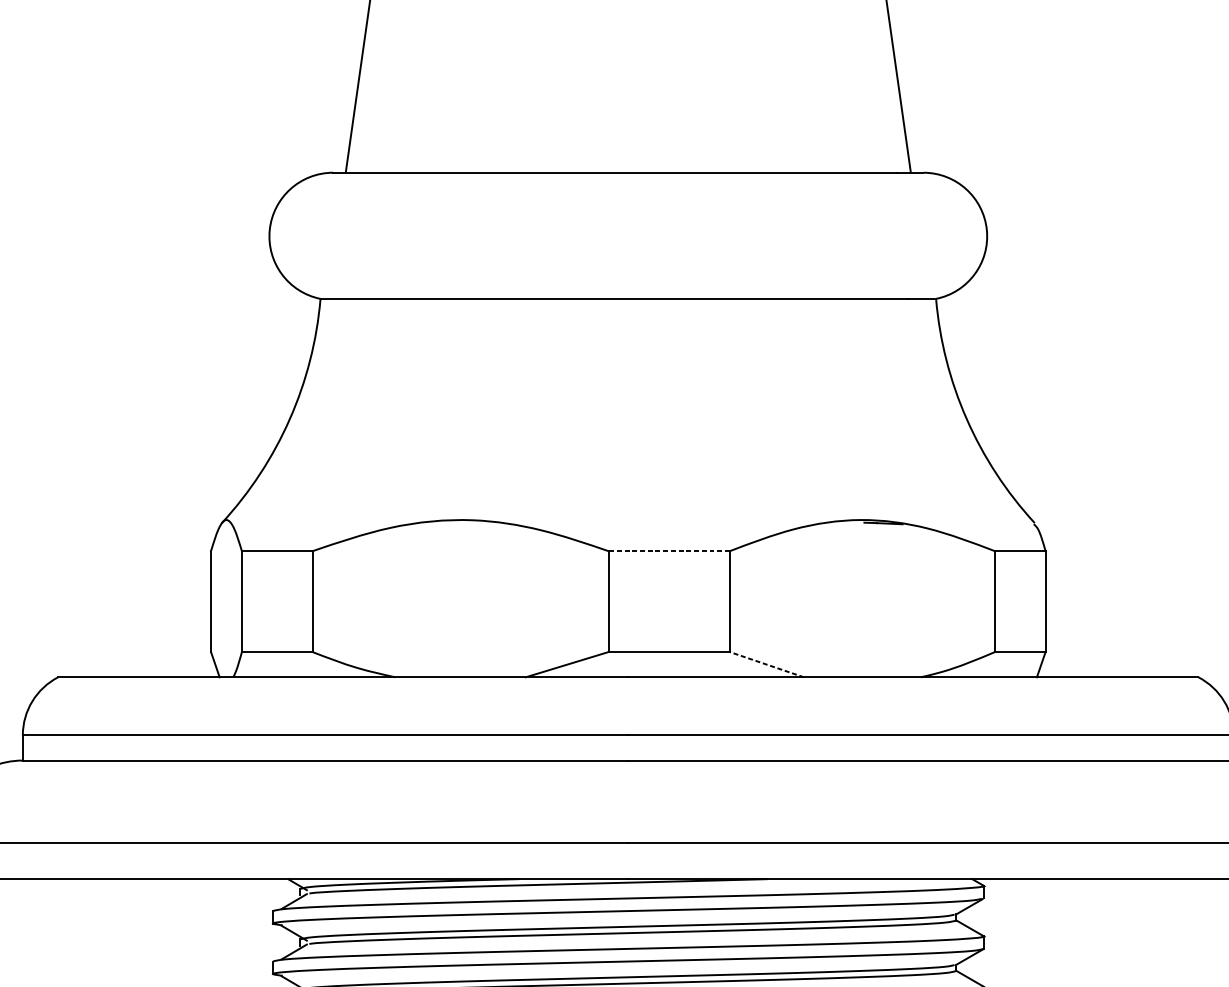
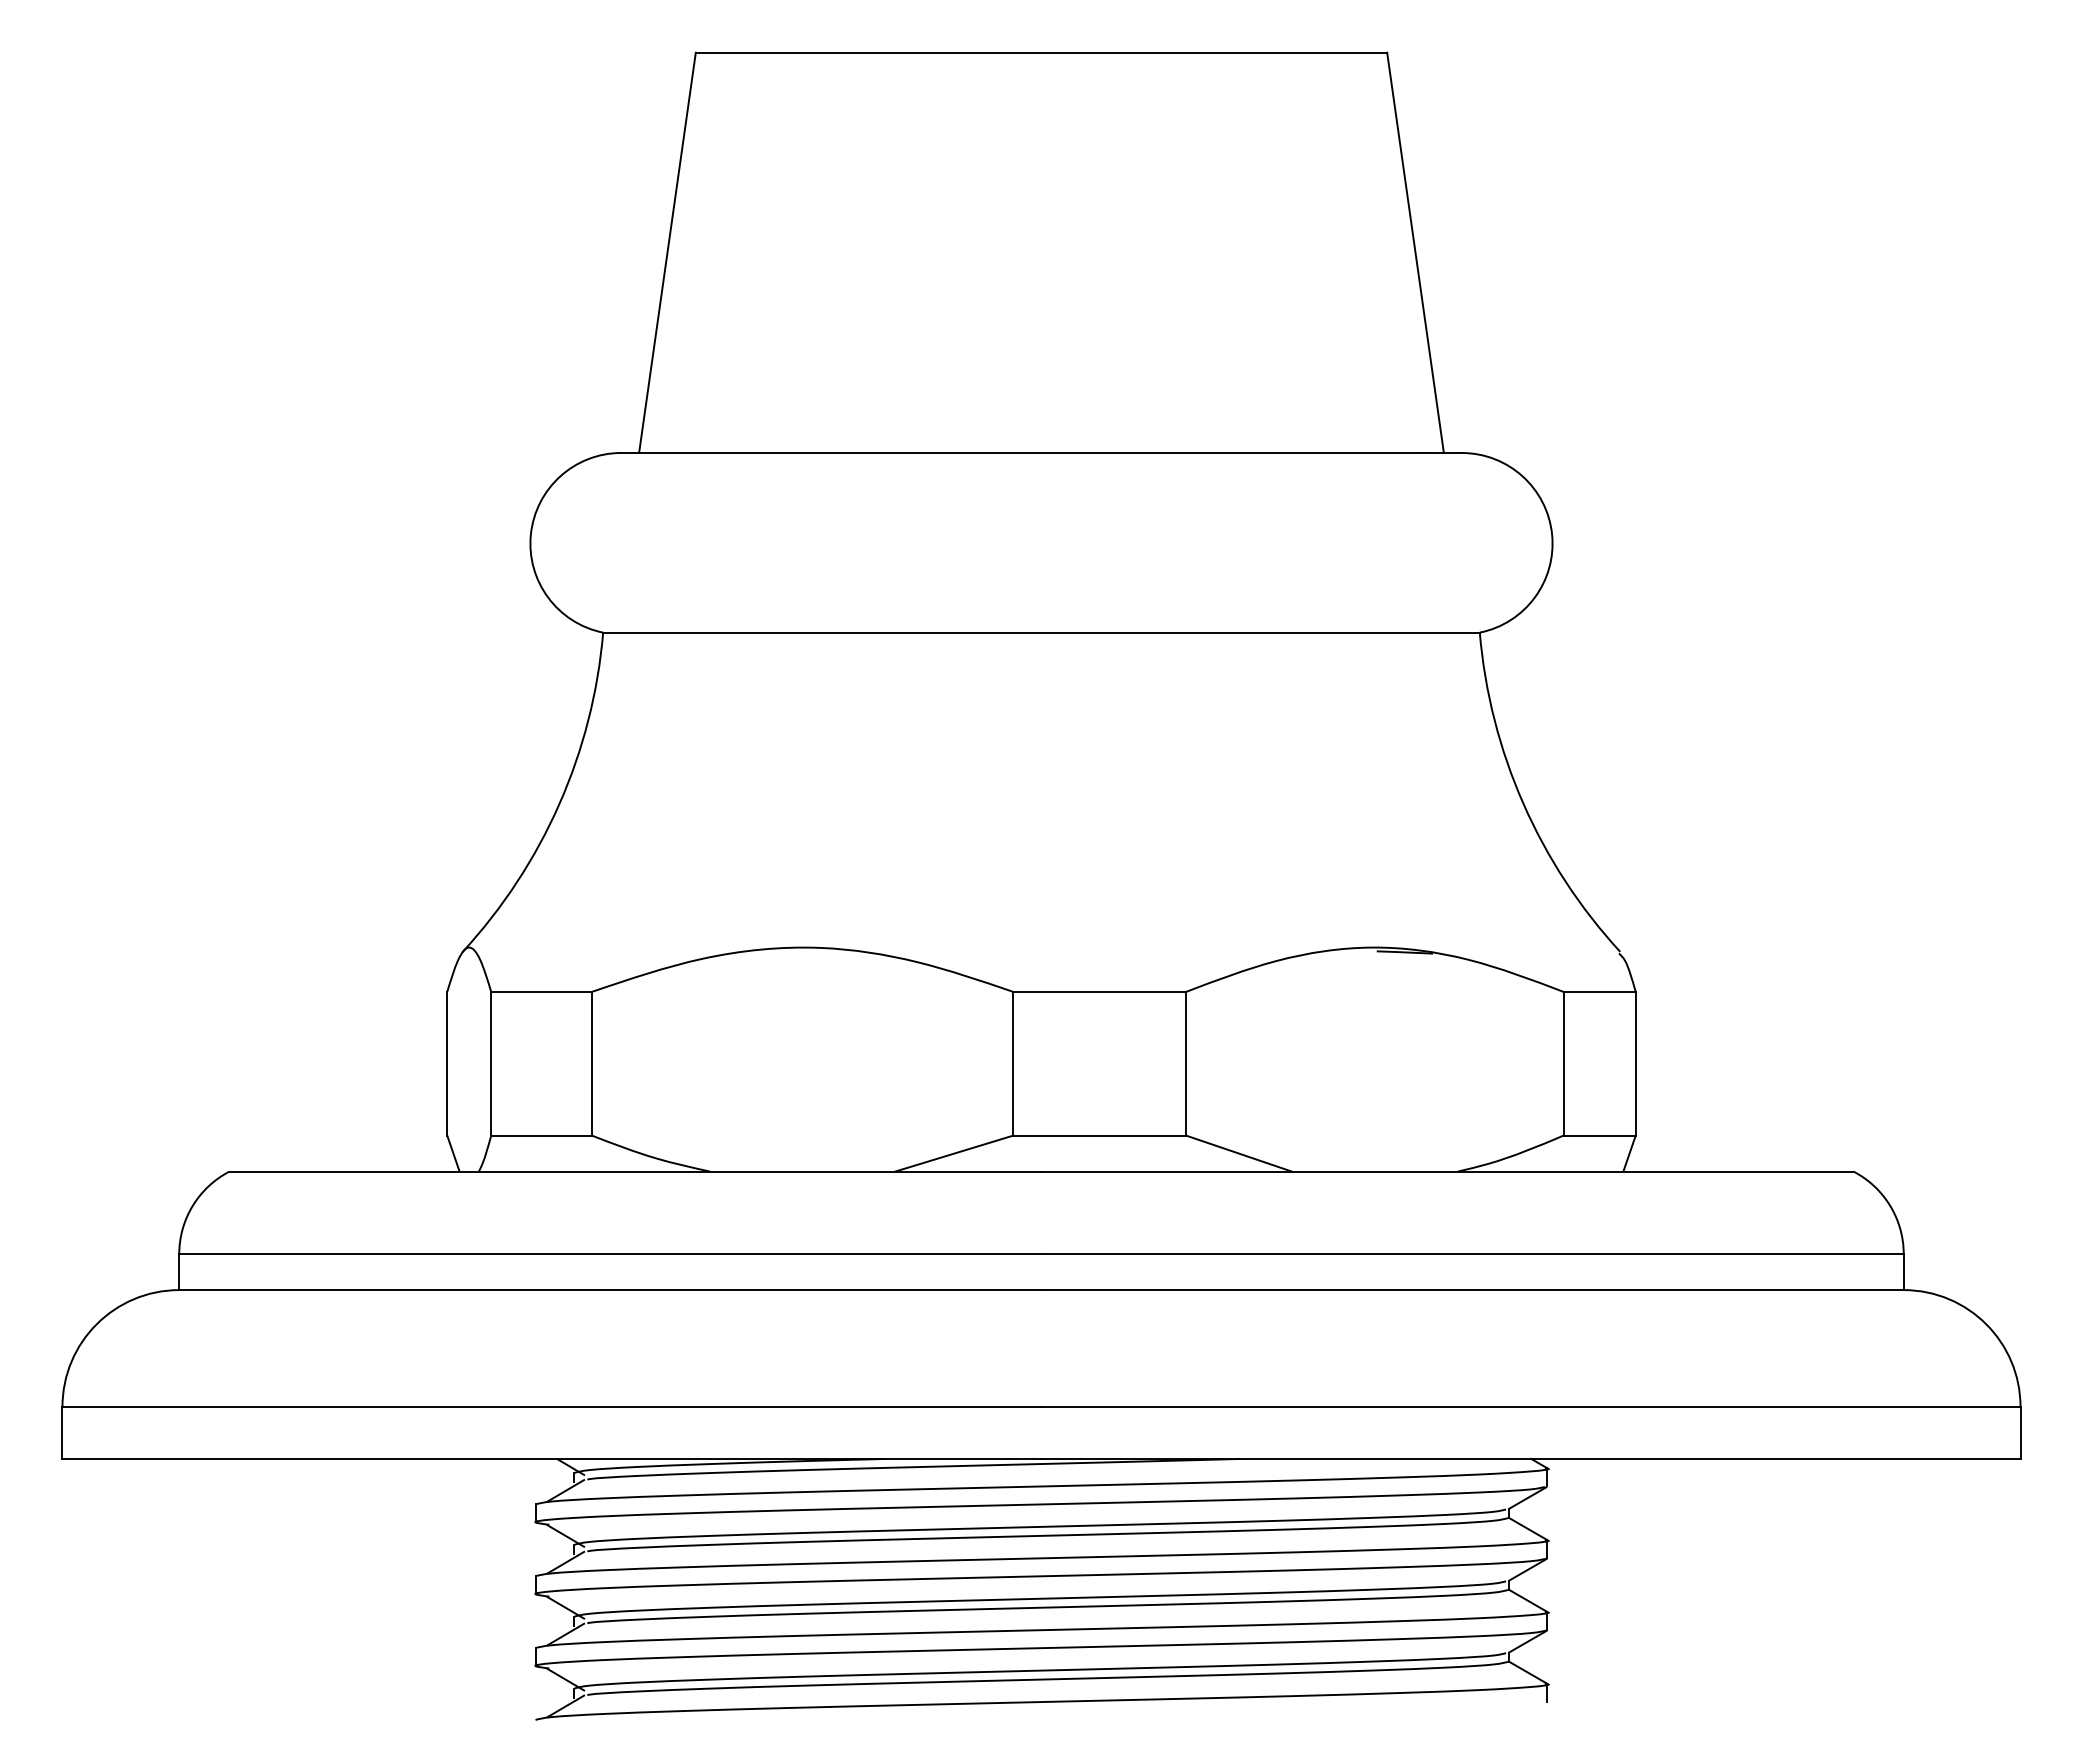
line: (669, 550) -> (1099, 991), dashed -> solid
line: (766, 664) -> (1238, 1153), dashed -> solid

